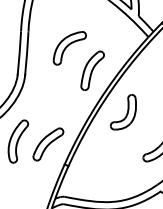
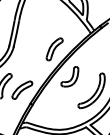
part: (69, 47) -> (42, 33), removed

